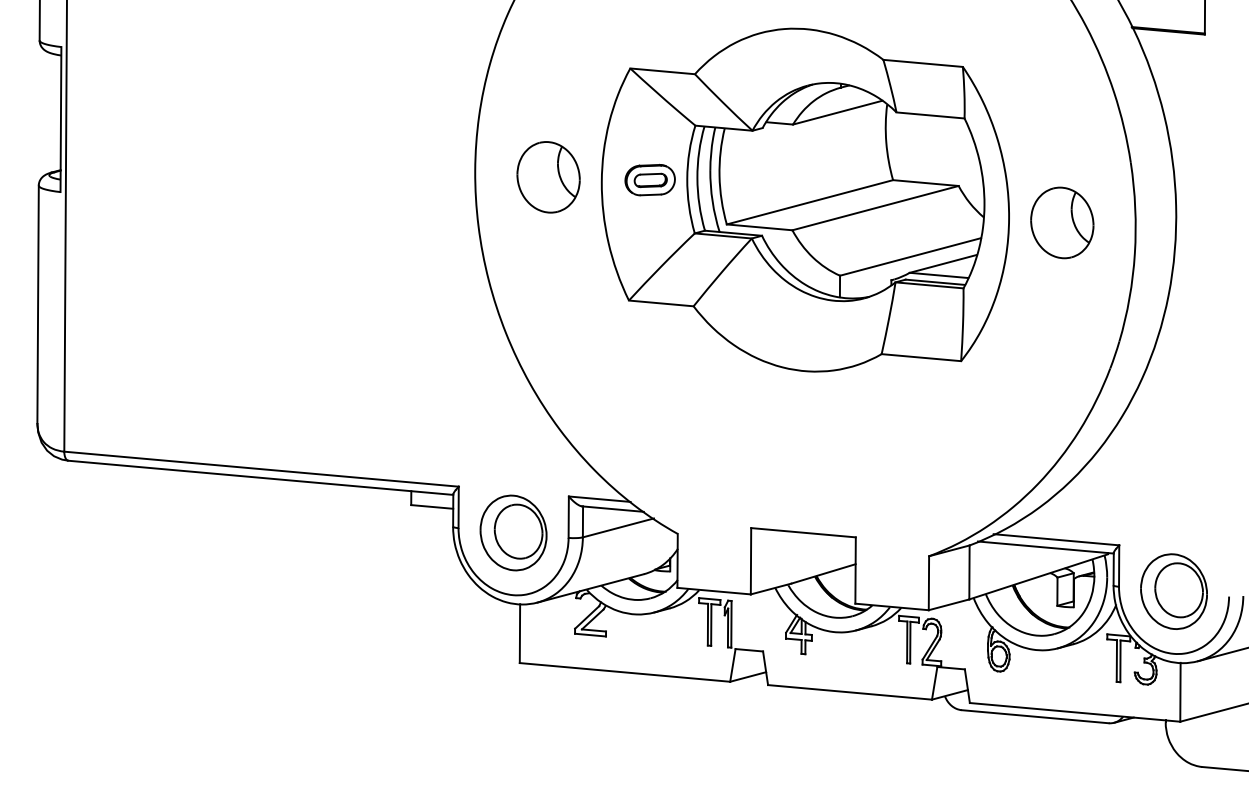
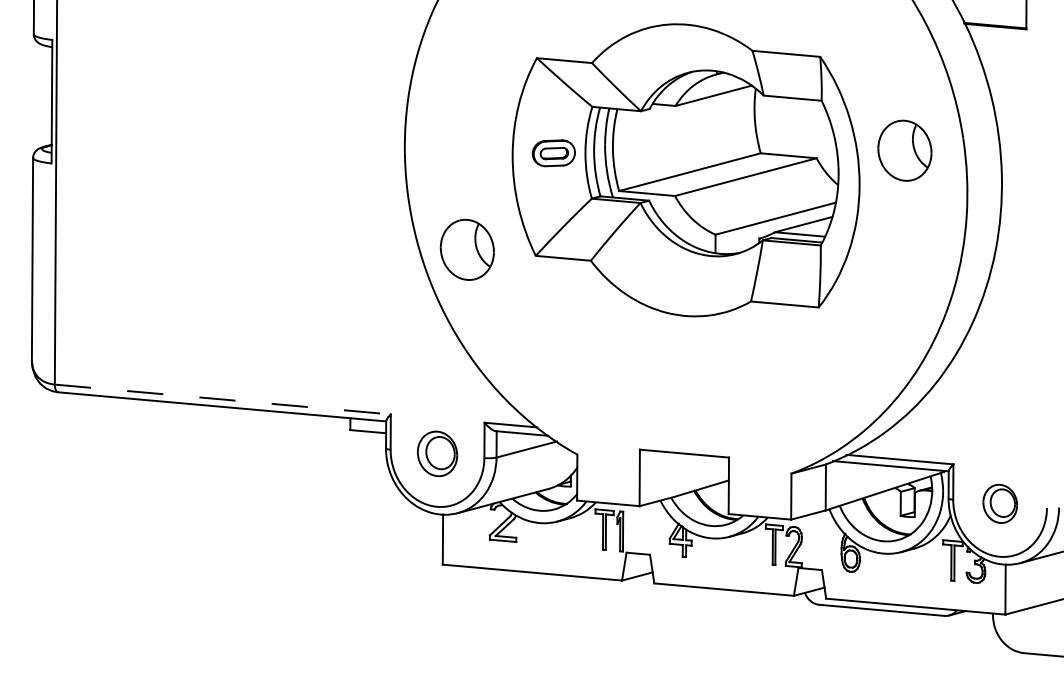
part: (547, 176) -> (466, 249), moved
part: (1061, 222) -> (904, 150), moved
line: (261, 469) -> (222, 399), solid -> dashed
part: (513, 532) -> (437, 453), size x0.7
part: (1174, 591) -> (1000, 503), size x0.6

